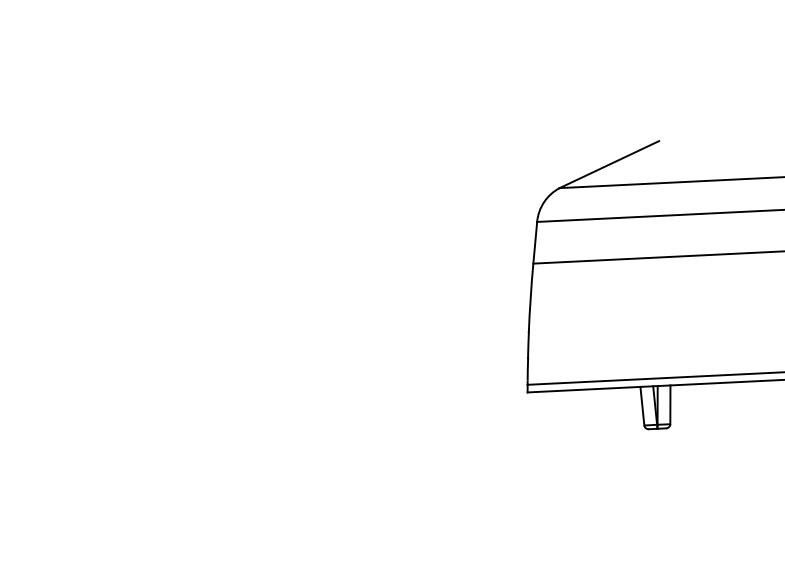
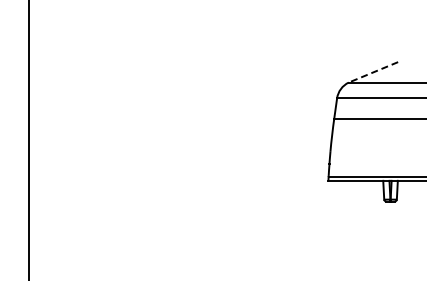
line: (609, 164) -> (373, 72), solid -> dashed

